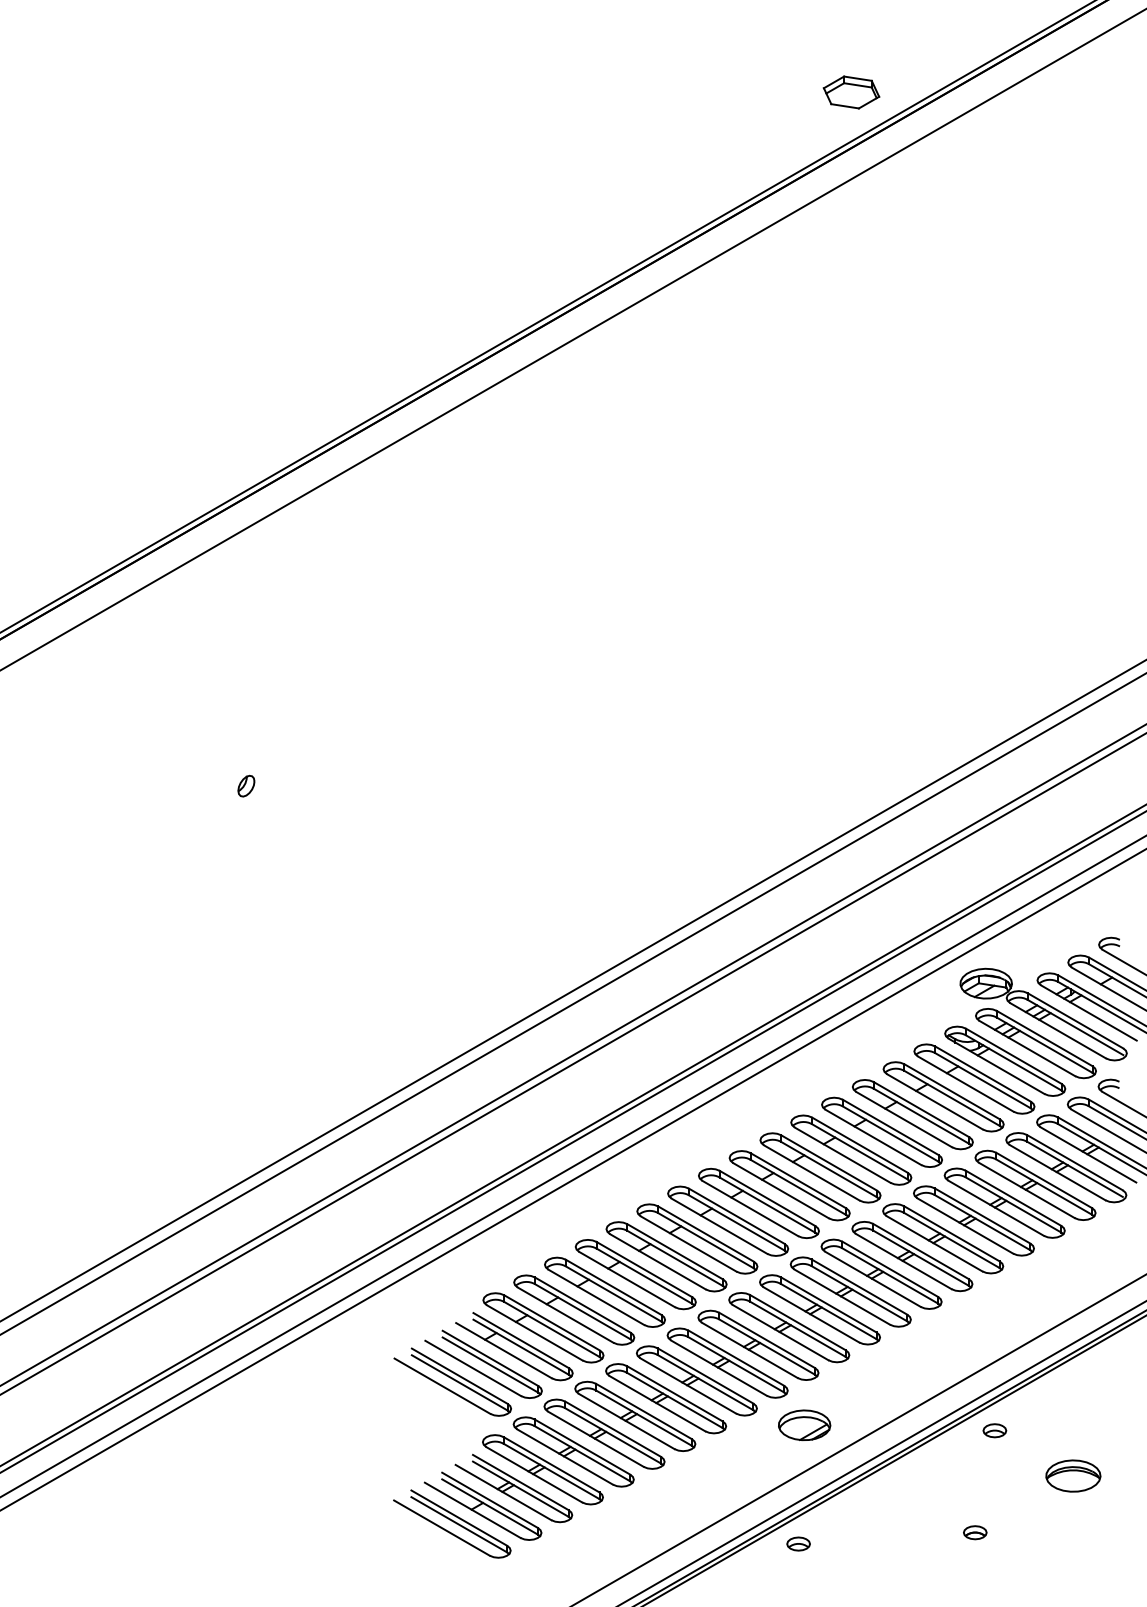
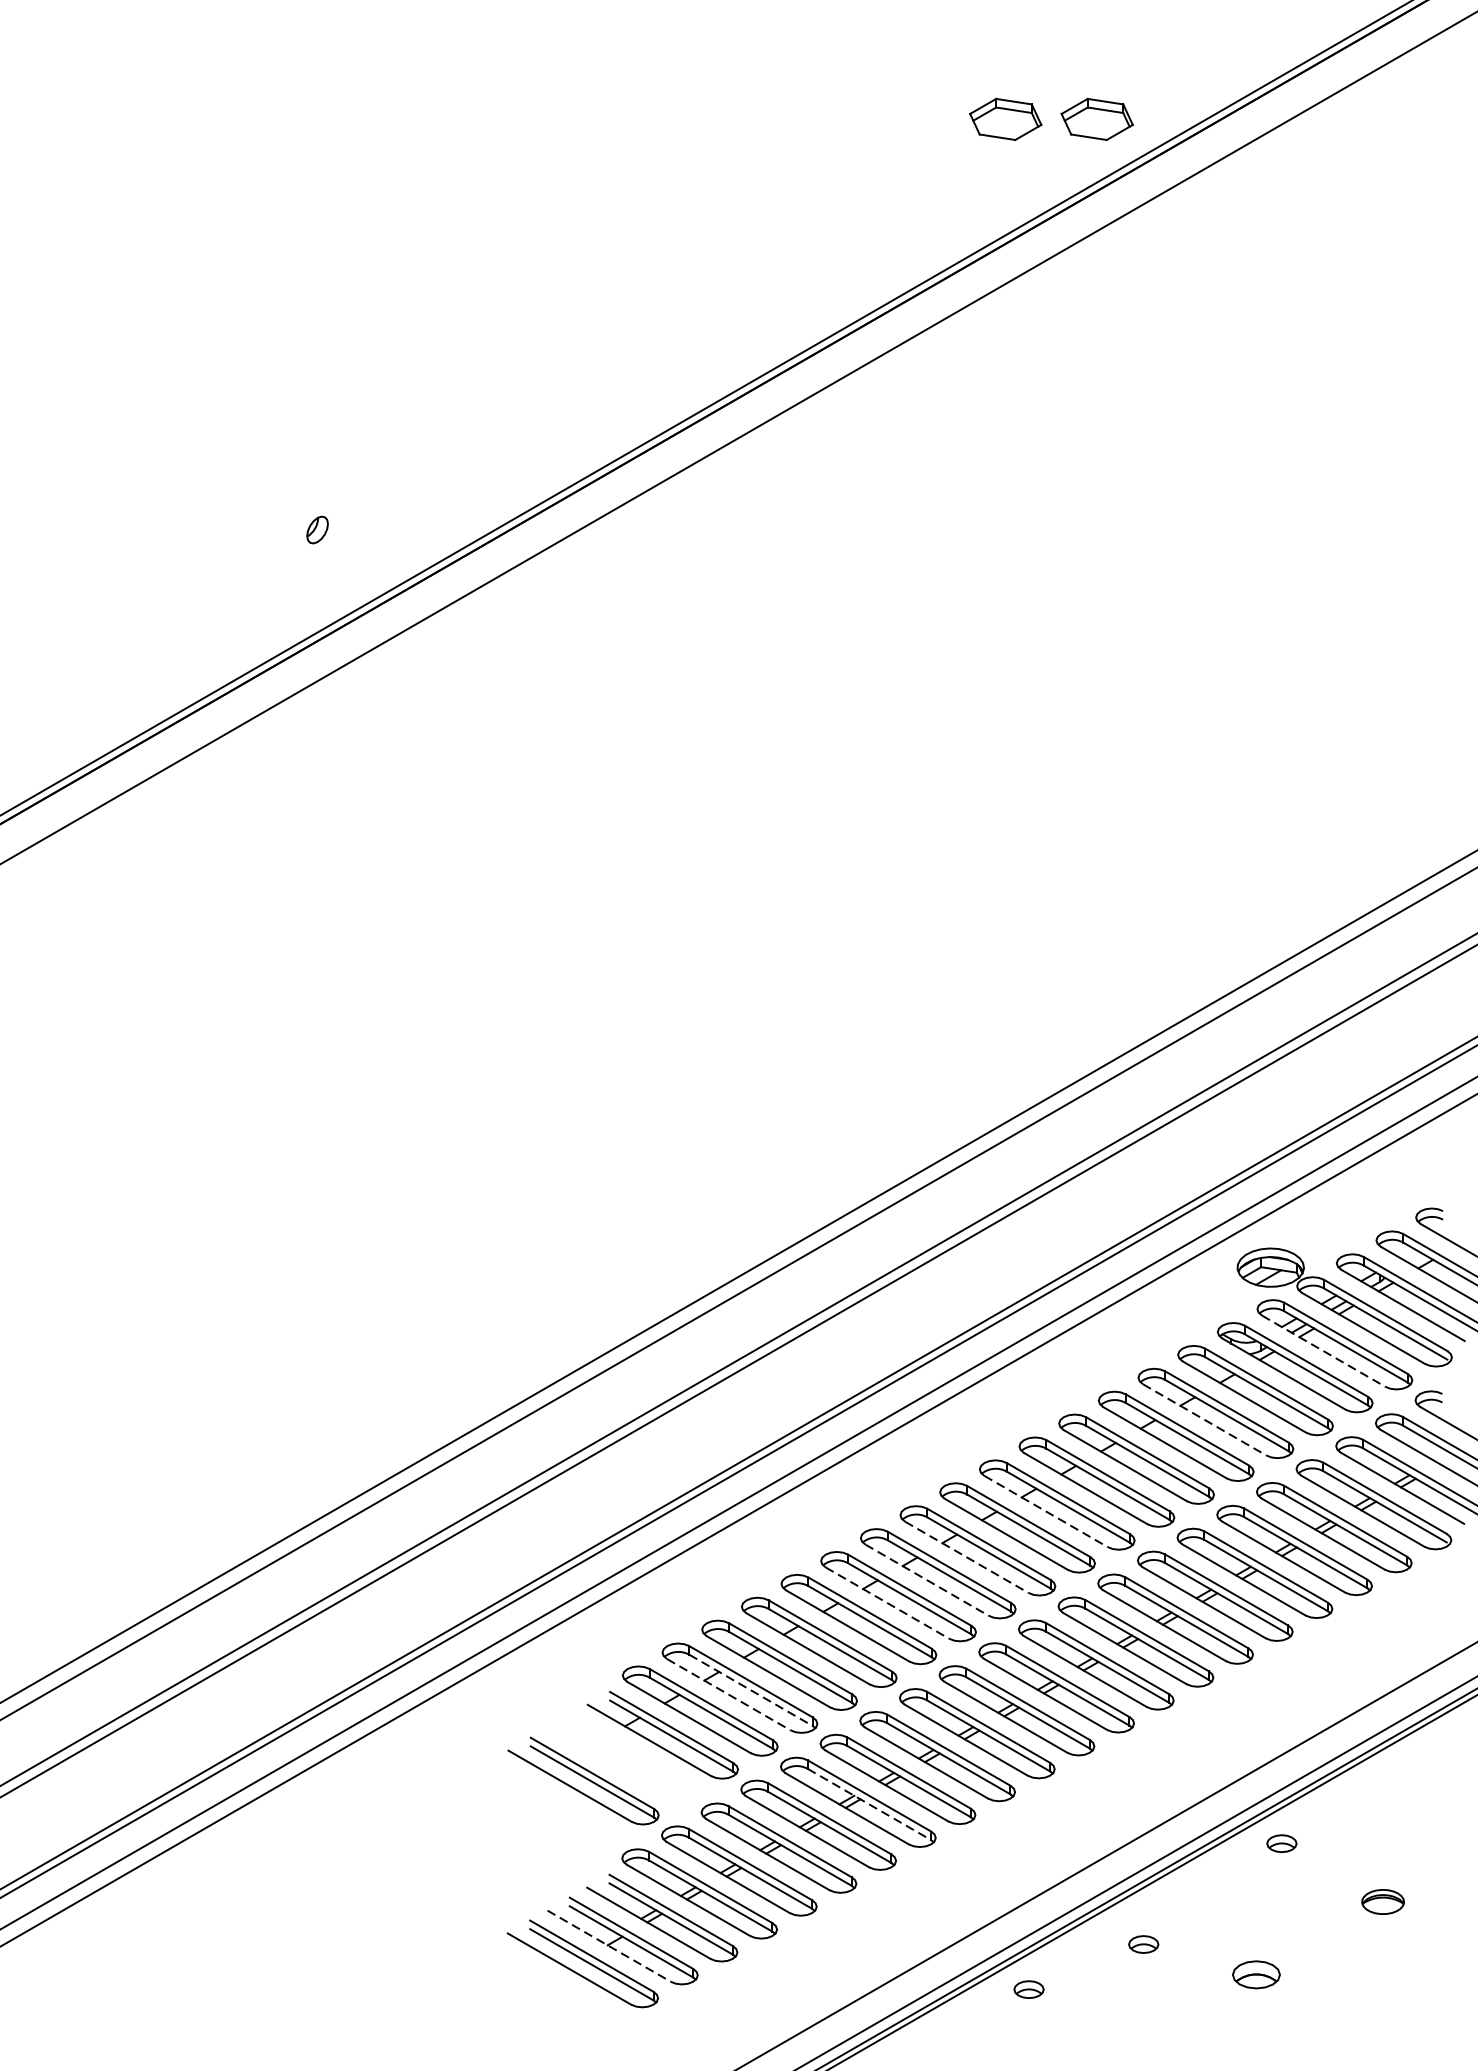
part: (780, 92) -> (1005, 119), added
part: (246, 785) -> (317, 529), moved
line: (1027, 1048) -> (1323, 1351), solid -> dashed
line: (935, 1102) -> (1205, 1420), solid -> dashed
line: (812, 1173) -> (1046, 1512), solid -> dashed
line: (750, 1208) -> (967, 1557), solid -> dashed
line: (719, 1226) -> (927, 1580), solid -> dashed
line: (689, 1244) -> (888, 1603), solid -> dashed
line: (583, 1312) -> (751, 1691), solid -> dashed
line: (566, 1315) -> (729, 1695), solid -> dashed
part: (483, 1363) -> (623, 1757), removed
line: (675, 1400) -> (870, 1804), solid -> dashed
part: (804, 1425) -> (1036, 1836), removed
part: (1073, 1475) -> (1383, 1901), size x0.6
part: (887, 1508) -> (1143, 1943), added
line: (473, 1510) -> (610, 1946), solid -> dashed
part: (975, 1532) -> (1256, 1974), size x1.6

